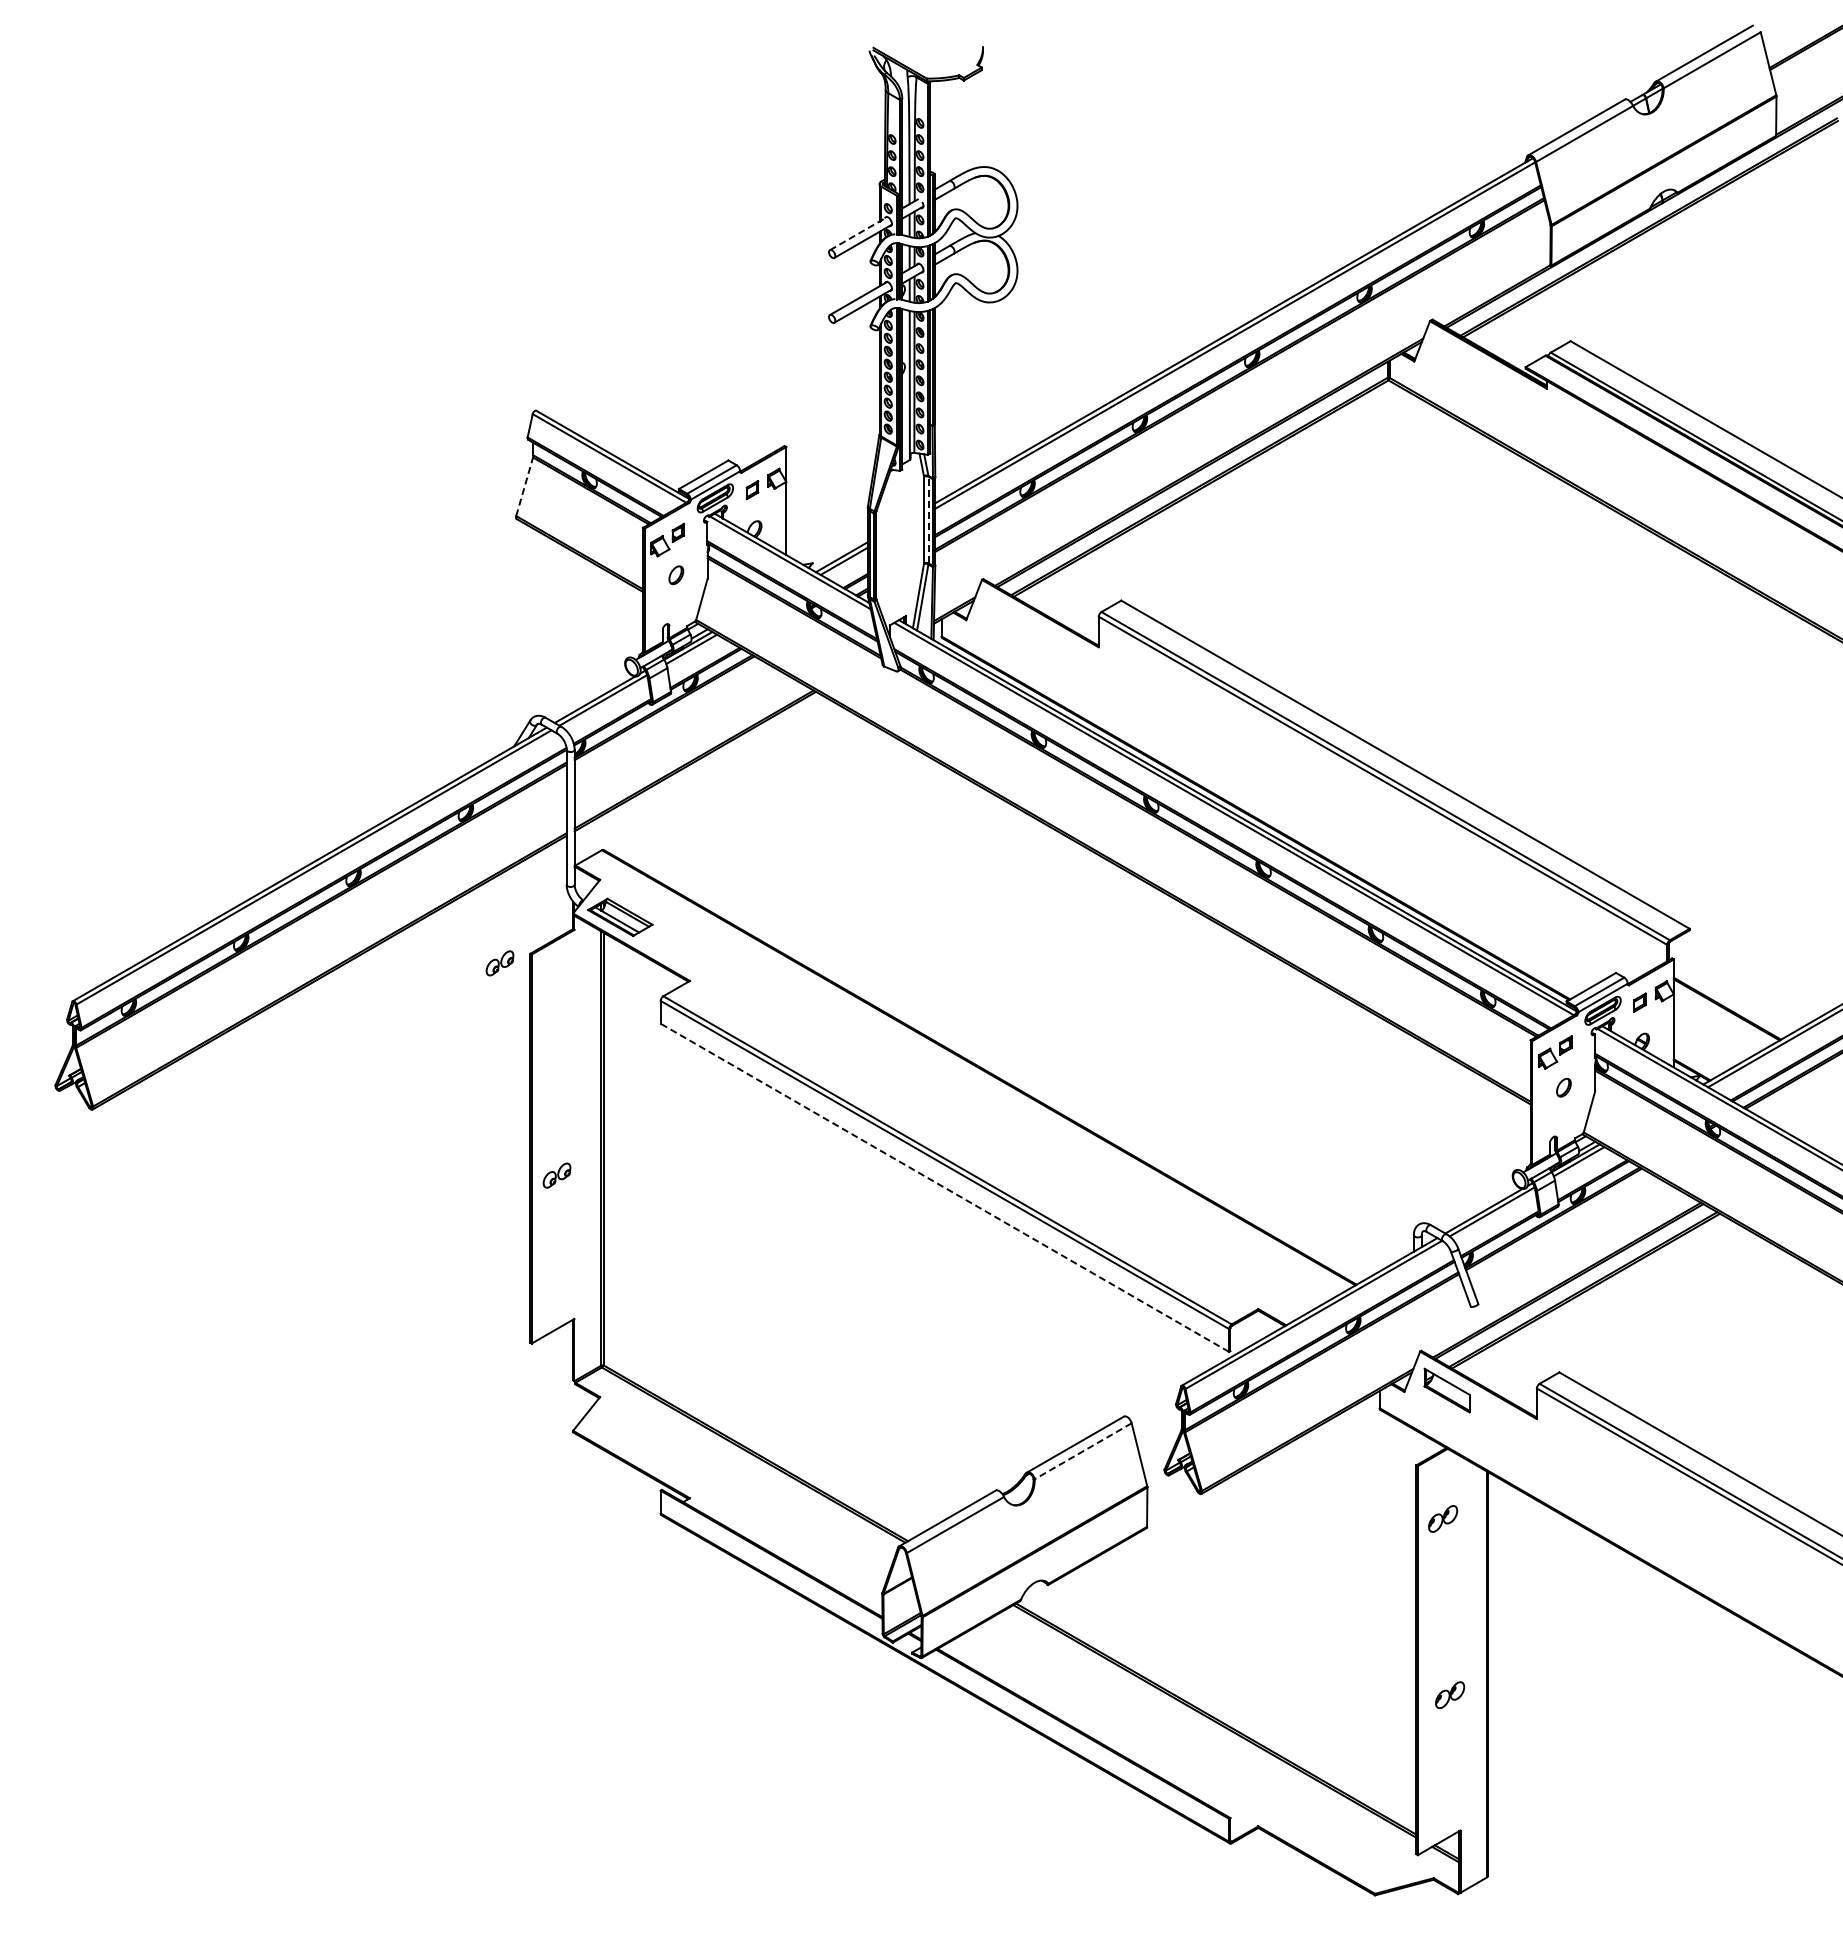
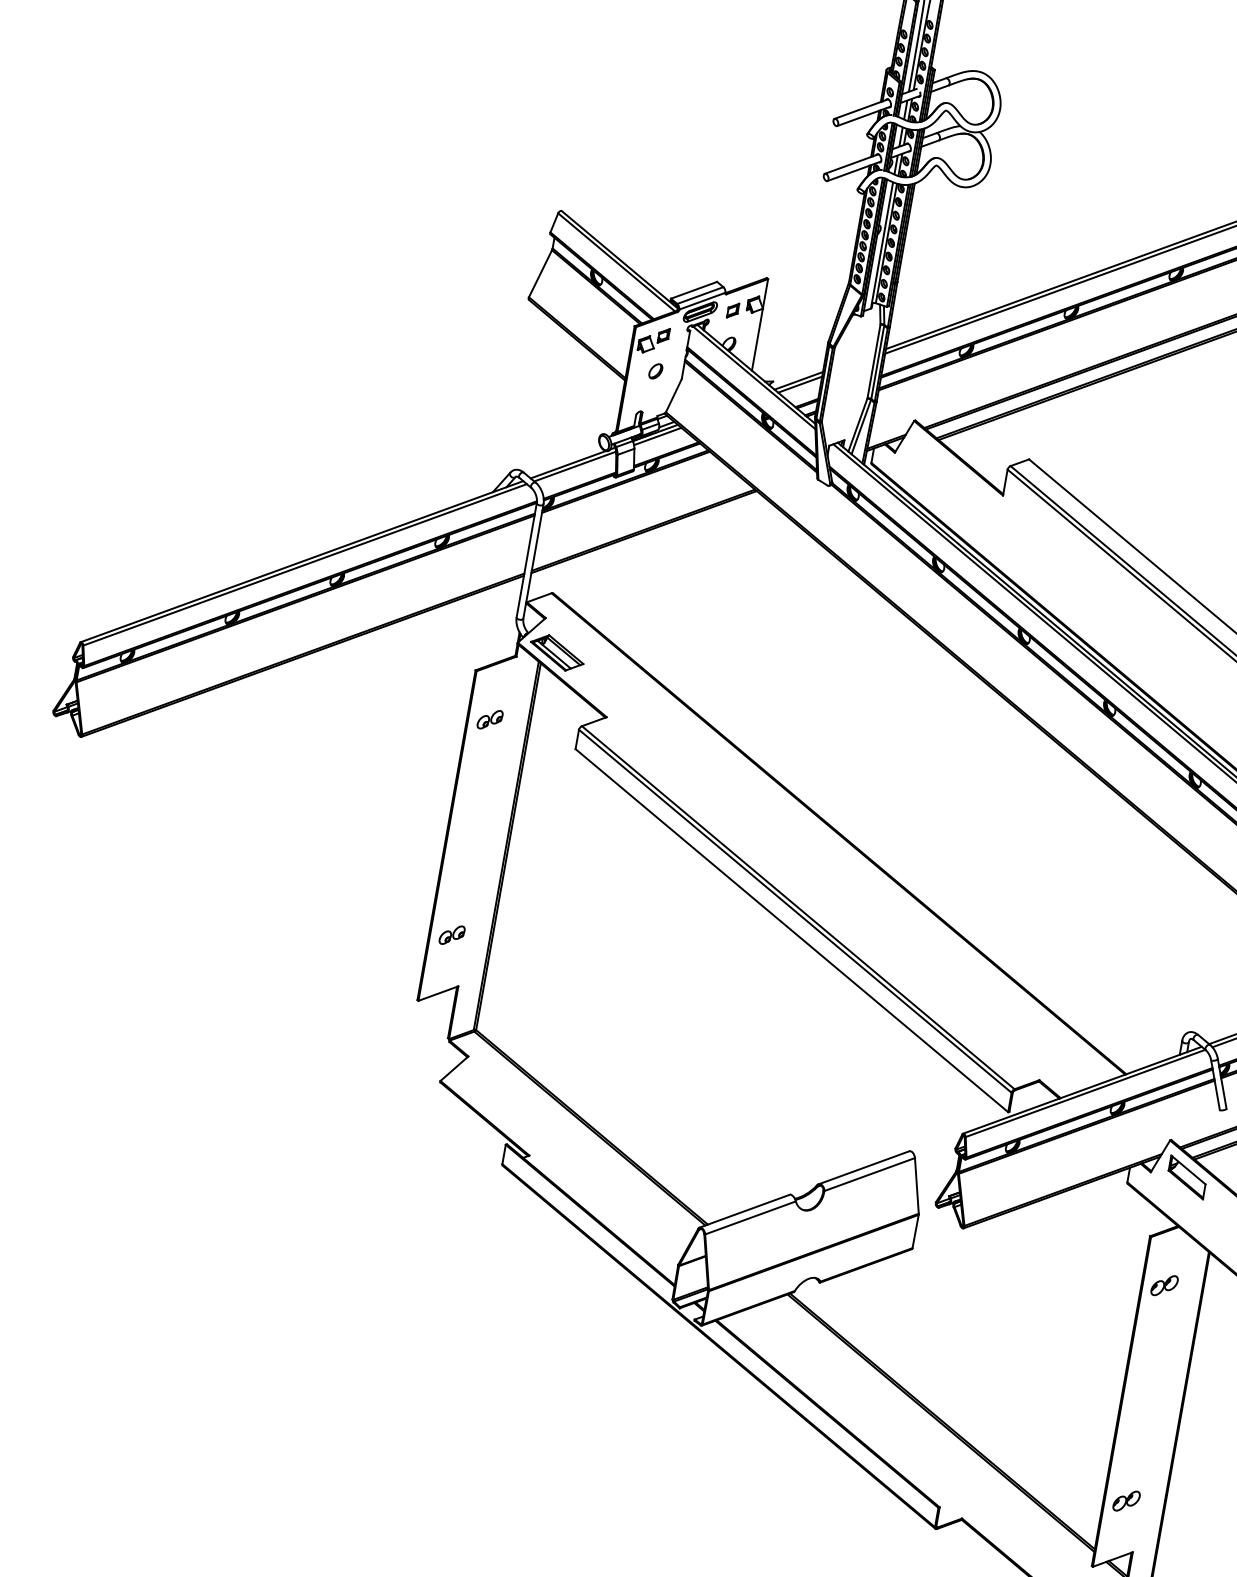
line: (859, 233) -> (862, 109), dashed -> solid
line: (524, 486) -> (540, 273), dashed -> solid
line: (928, 519) -> (877, 361), dashed -> solid
part: (499, 963) -> (489, 719), moved
part: (556, 1175) -> (451, 935), moved
line: (944, 1187) -> (791, 930), dashed -> solid
line: (1082, 1451) -> (869, 1174), dashed -> solid
part: (1450, 1695) -> (1126, 1501), moved

